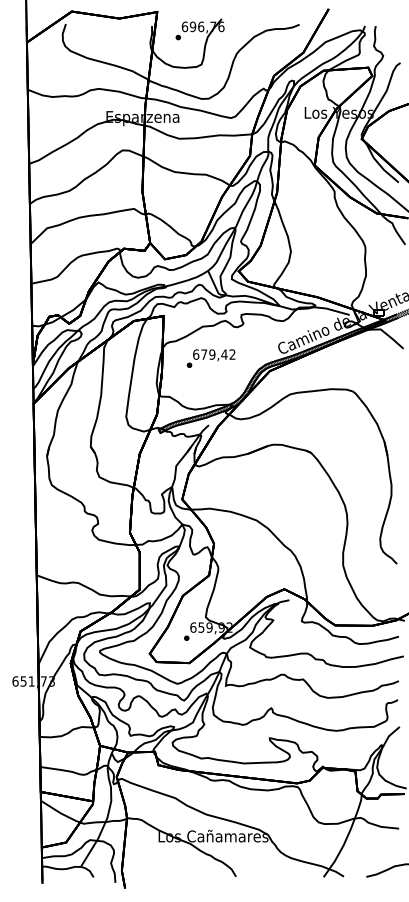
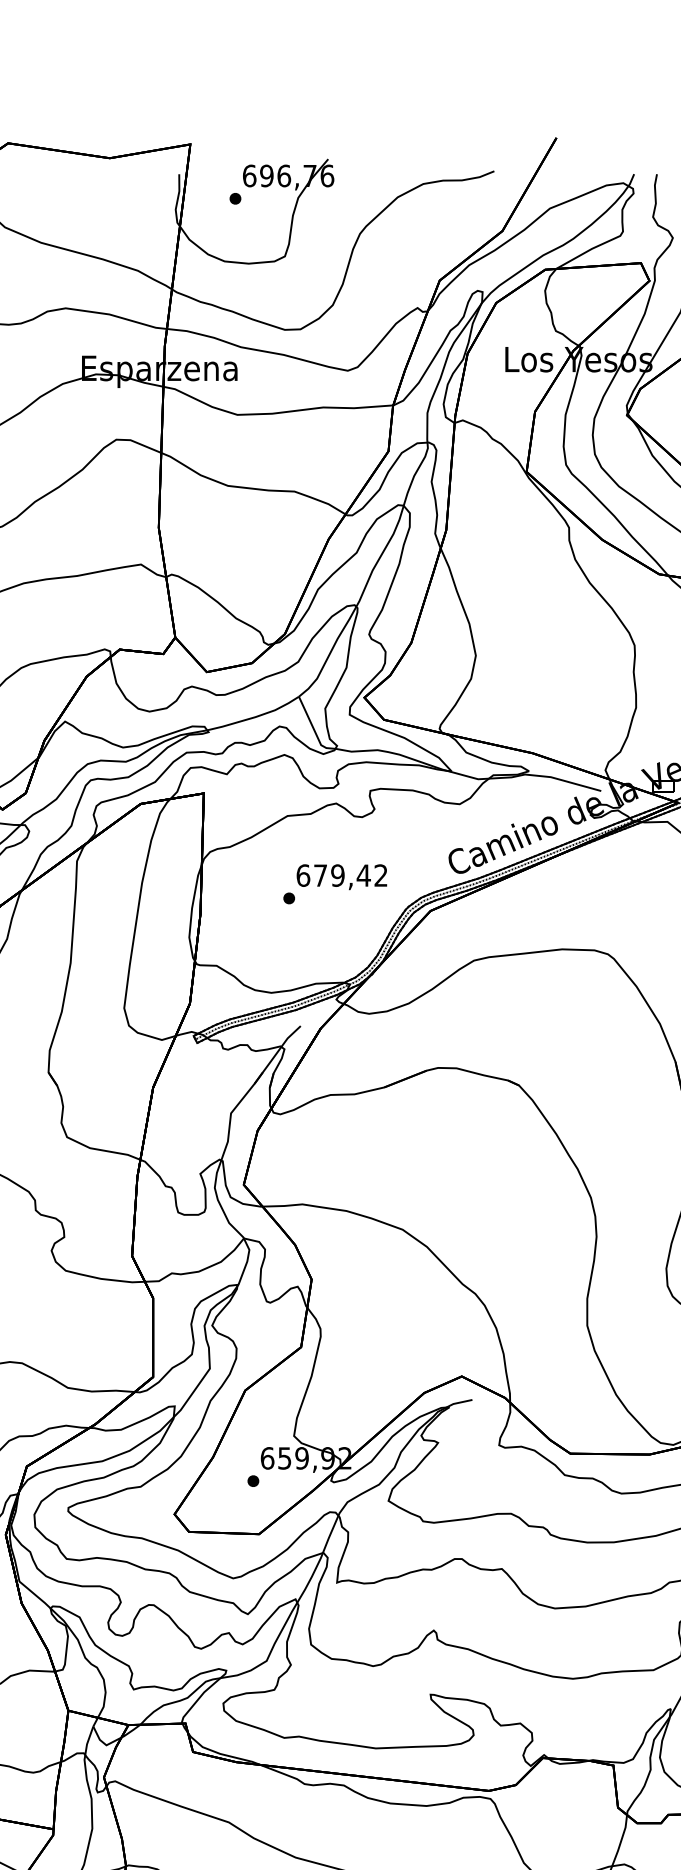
text: (210, 358) -> (333, 883), moved

